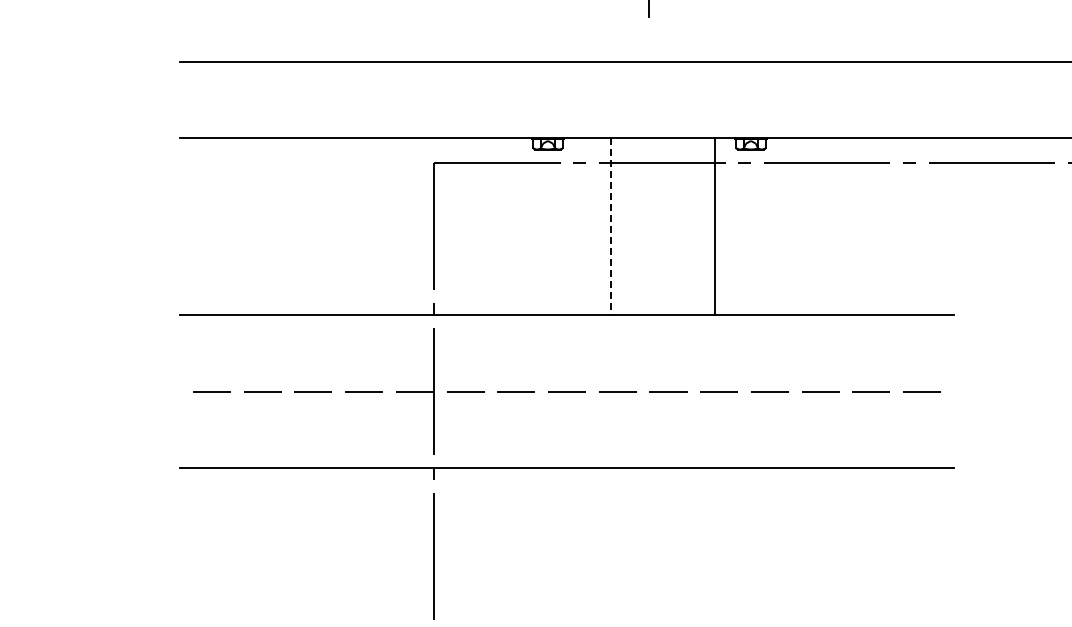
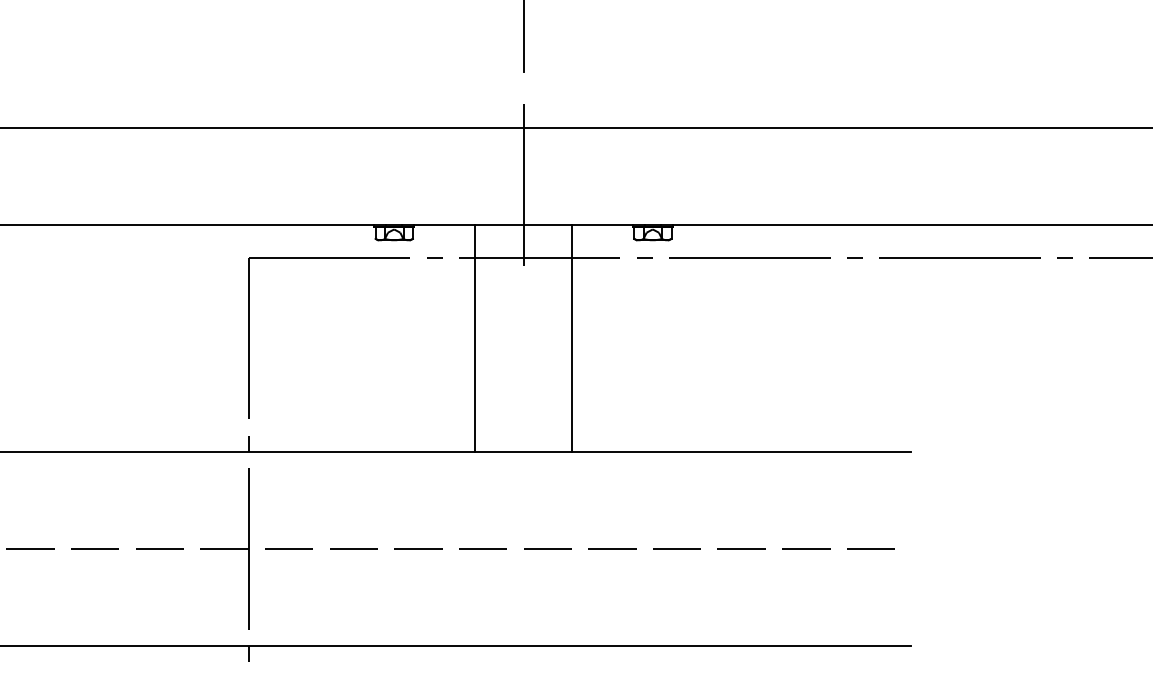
line: (649, 99) -> (523, 176), added
line: (611, 226) -> (475, 338), dashed -> solid
line: (714, 226) -> (571, 338), moved

